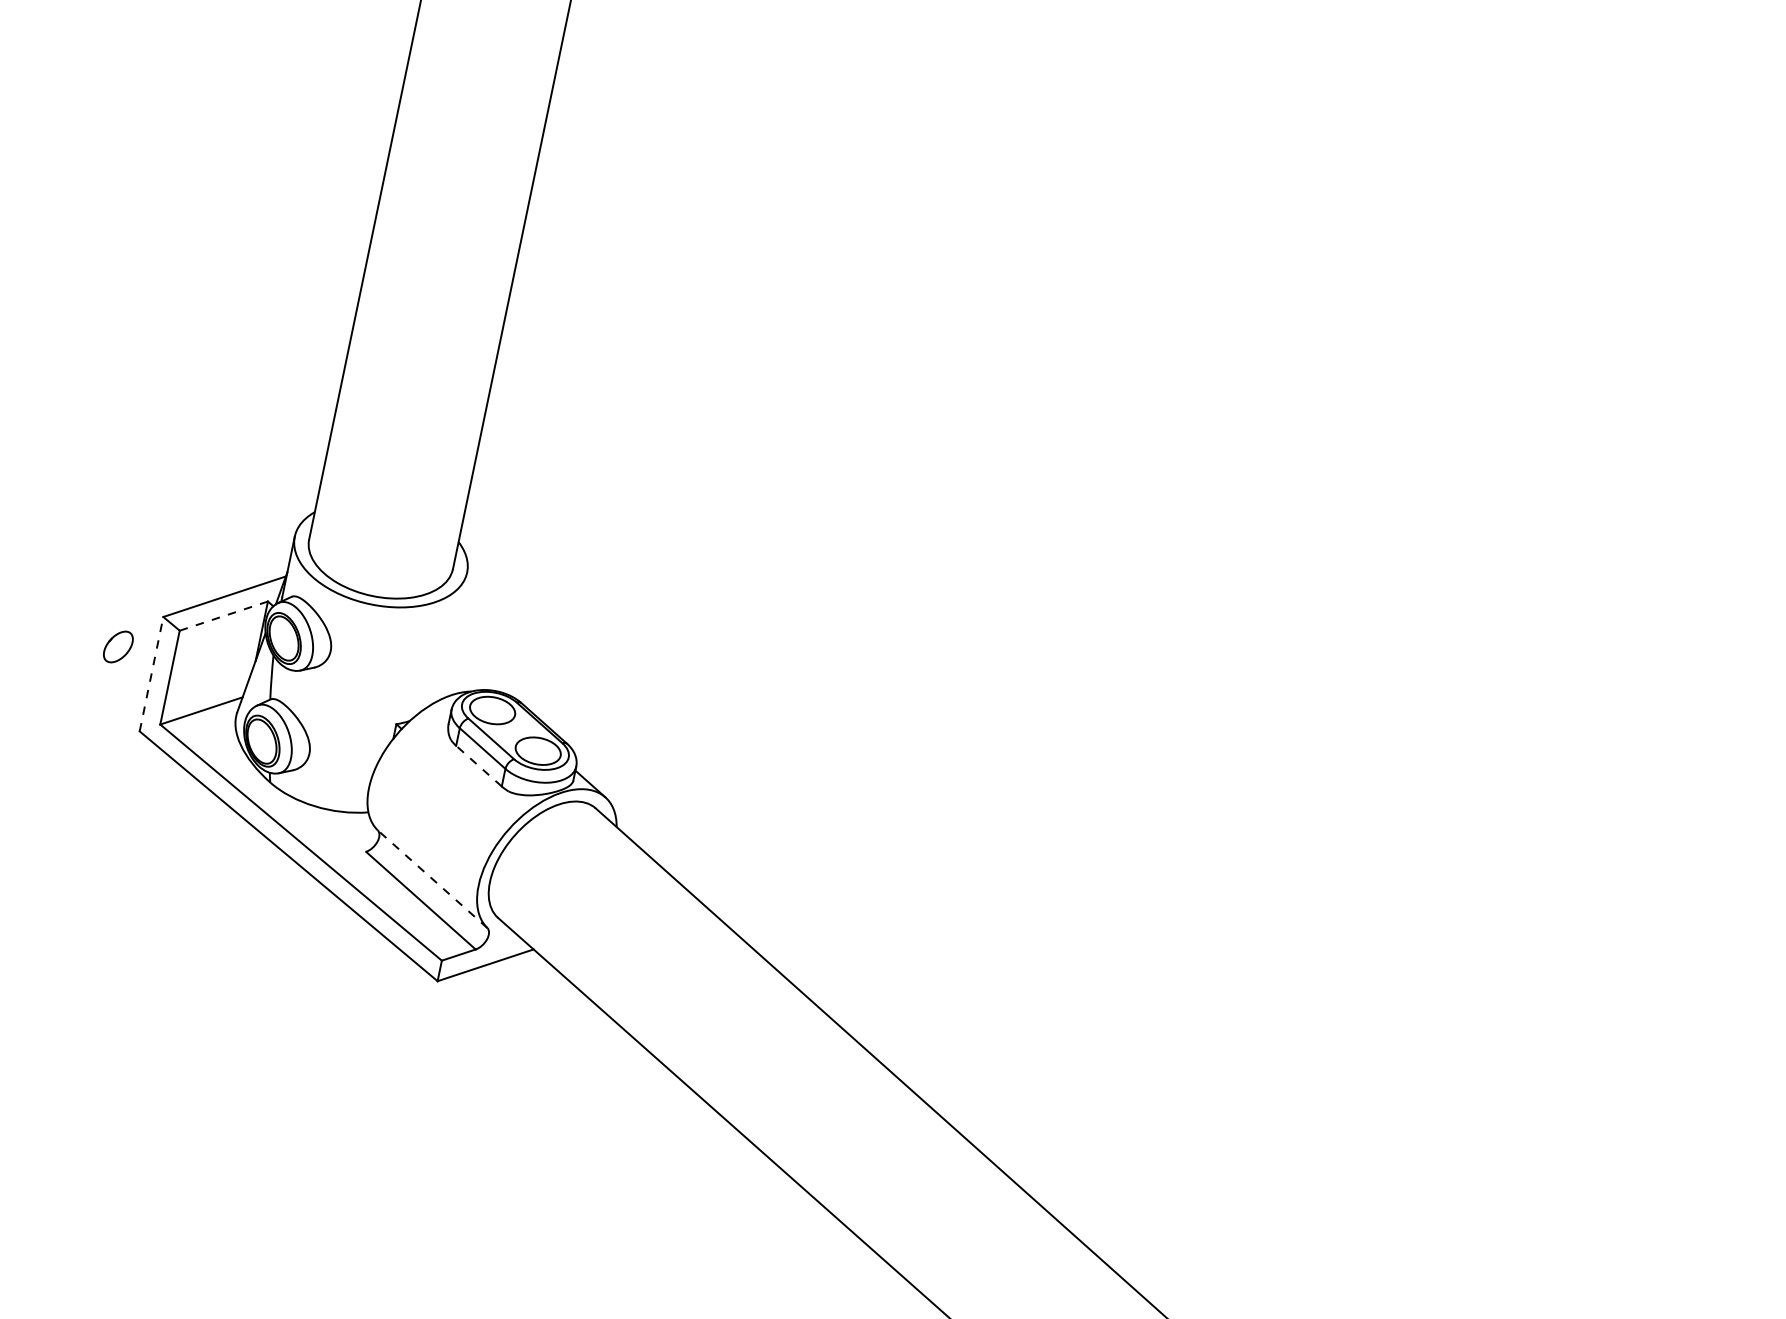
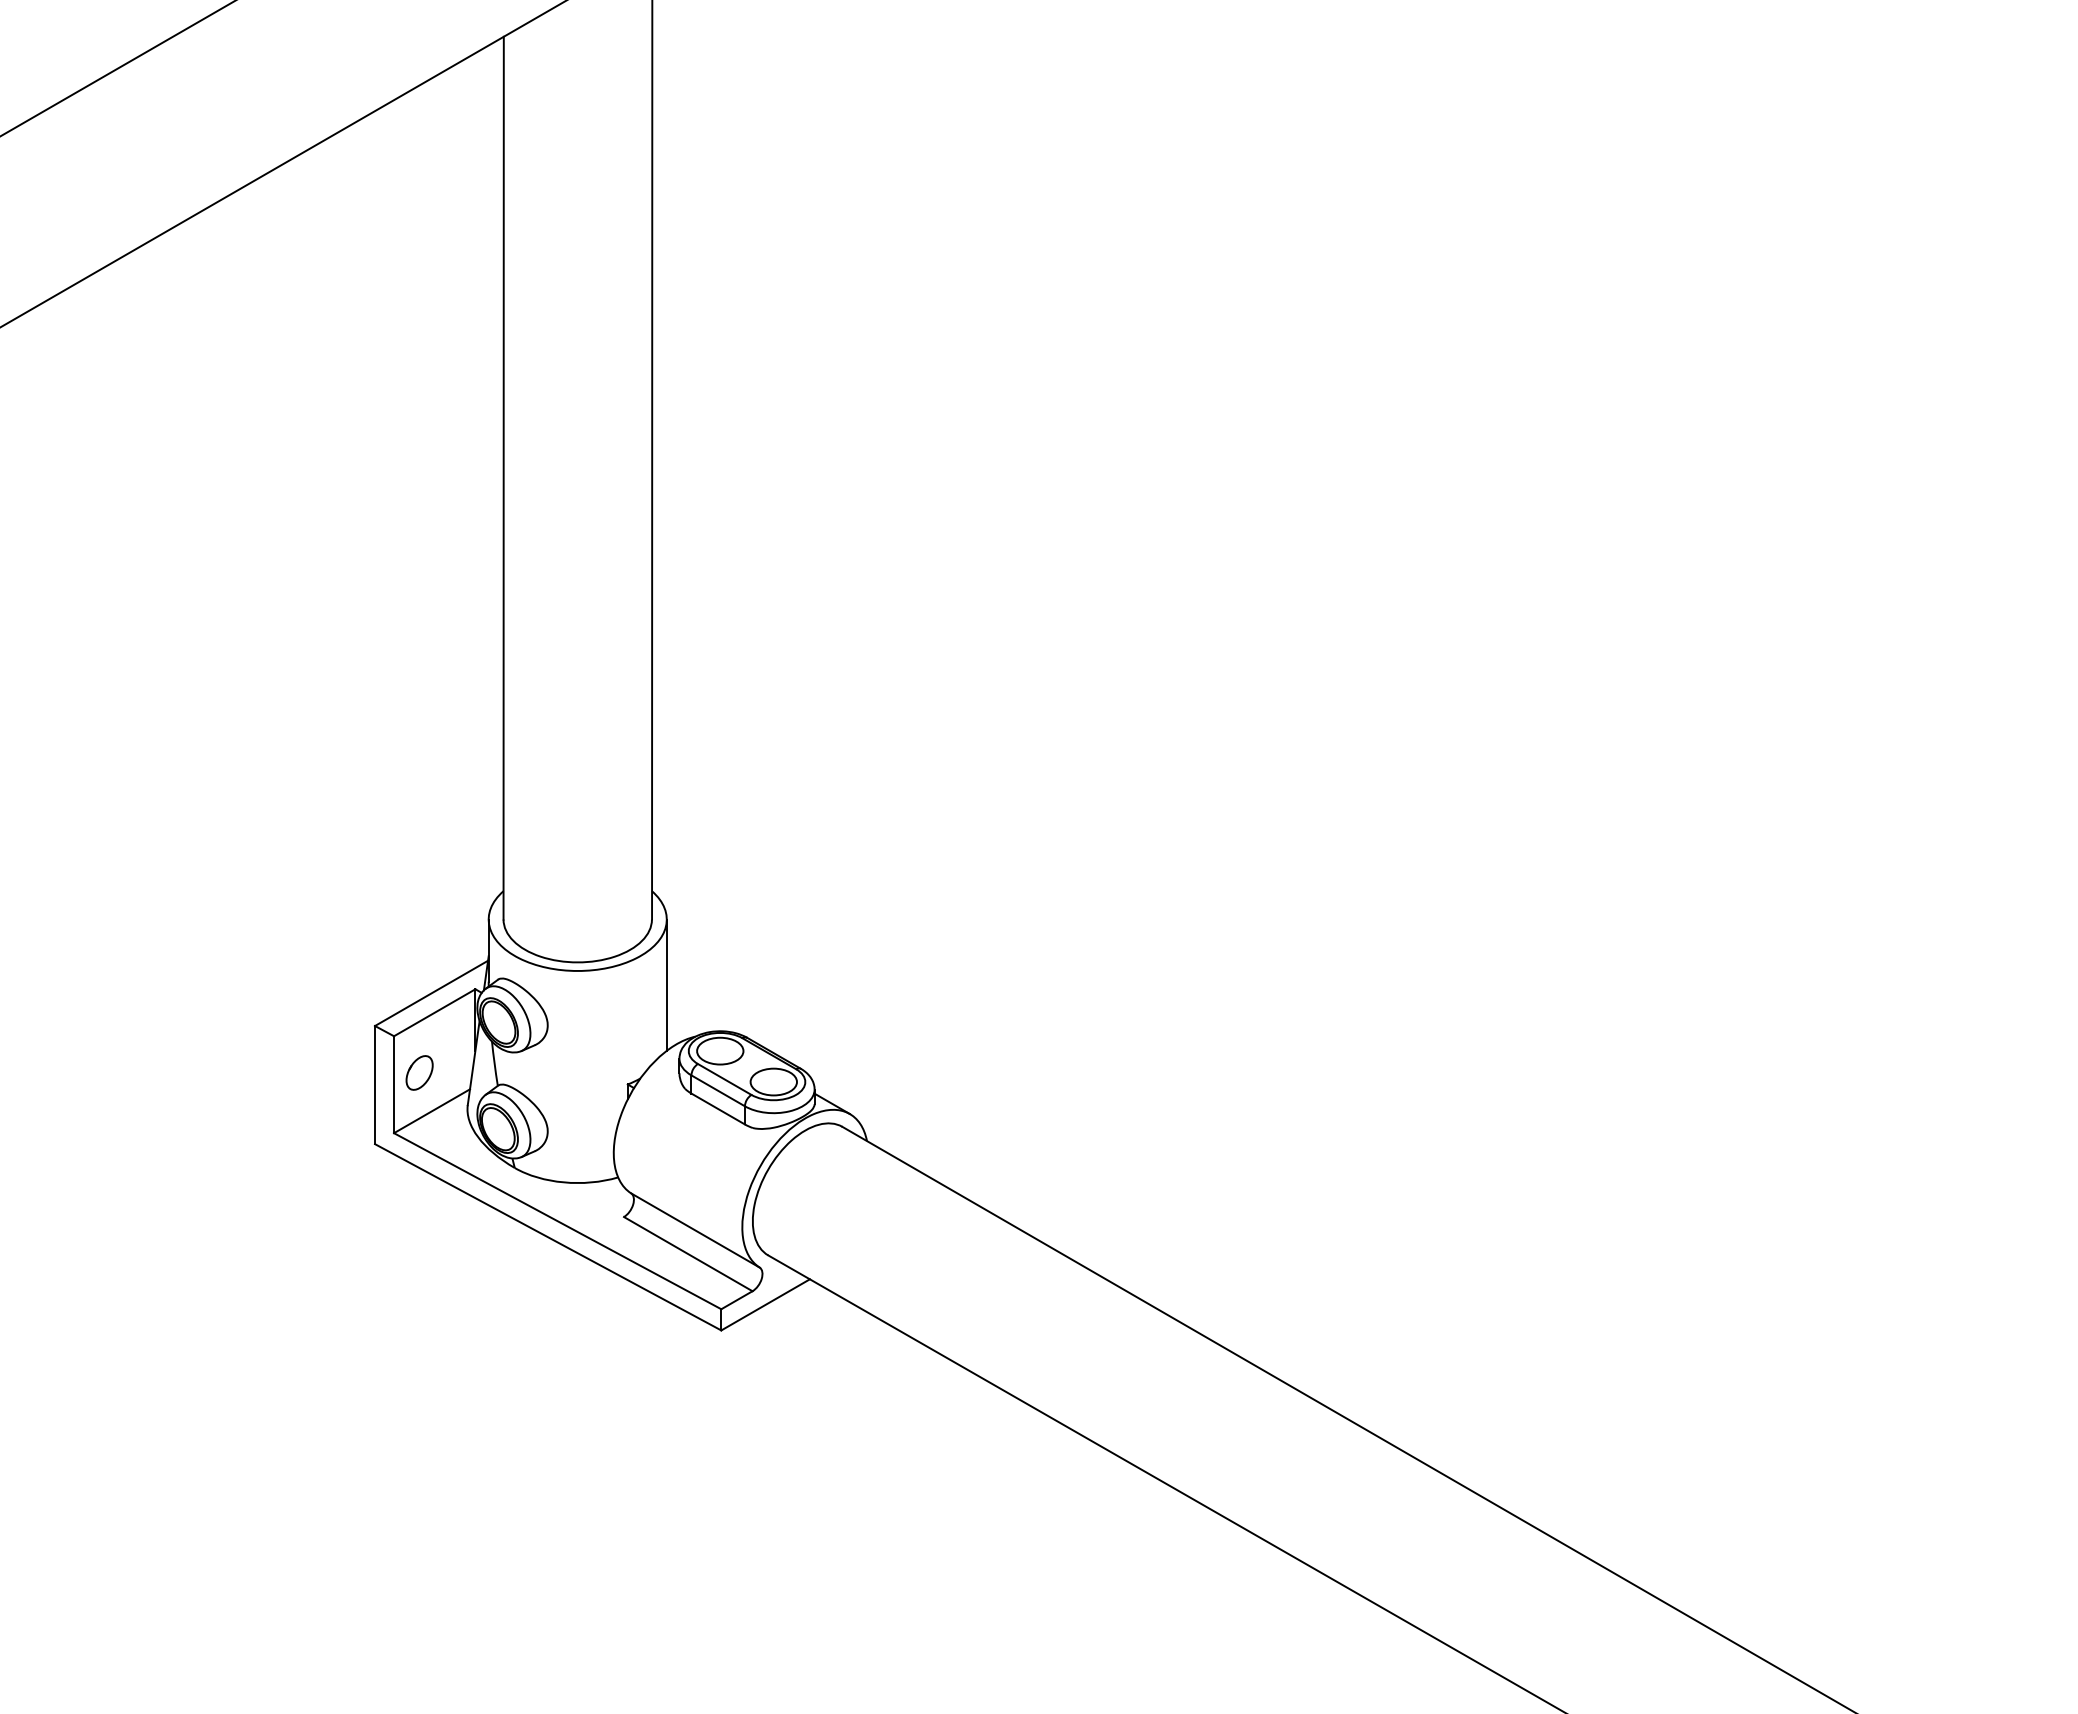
line: (223, 615) -> (434, 1012), dashed -> solid
line: (453, 635) -> (666, 984), added
part: (118, 646) -> (419, 1072), moved
line: (152, 673) -> (375, 1084), dashed -> solid
line: (479, 766) -> (718, 1109), dashed -> solid
line: (432, 879) -> (695, 1230), dashed -> solid

